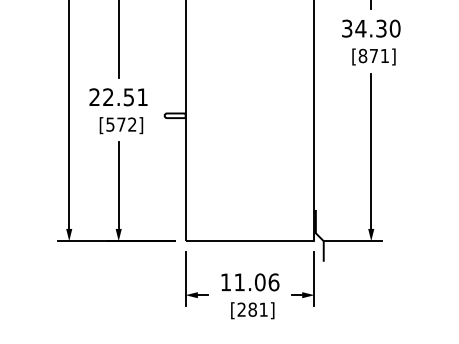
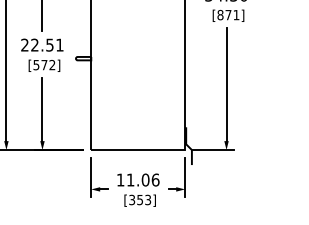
text: (252, 309) -> (139, 199), [281] -> [353]

